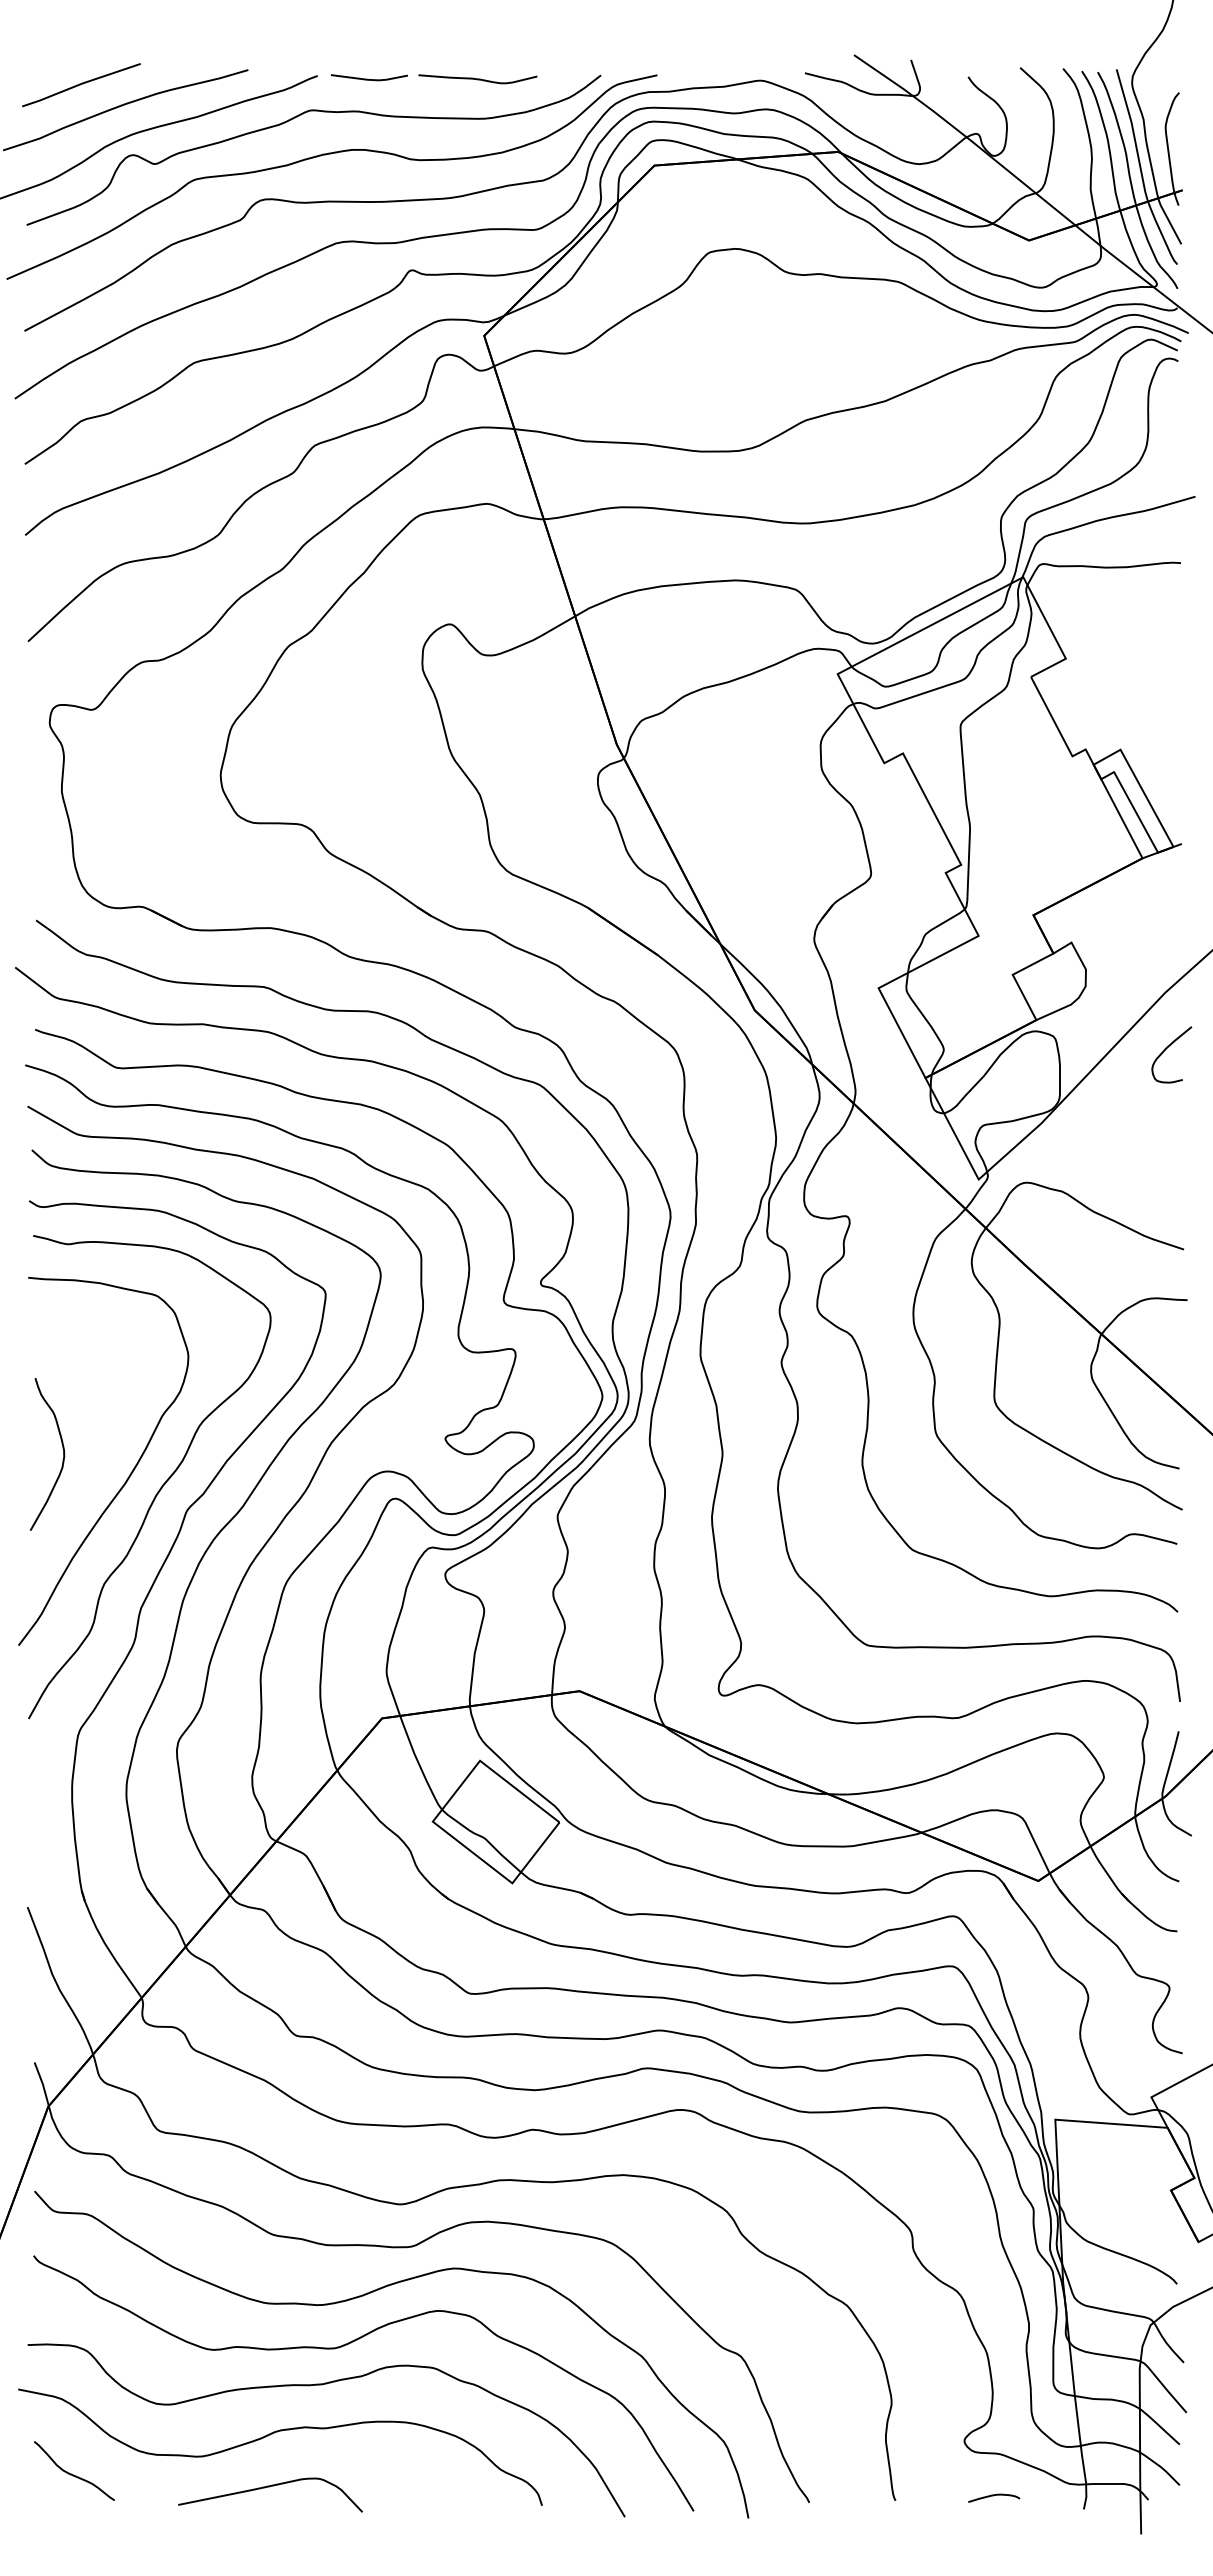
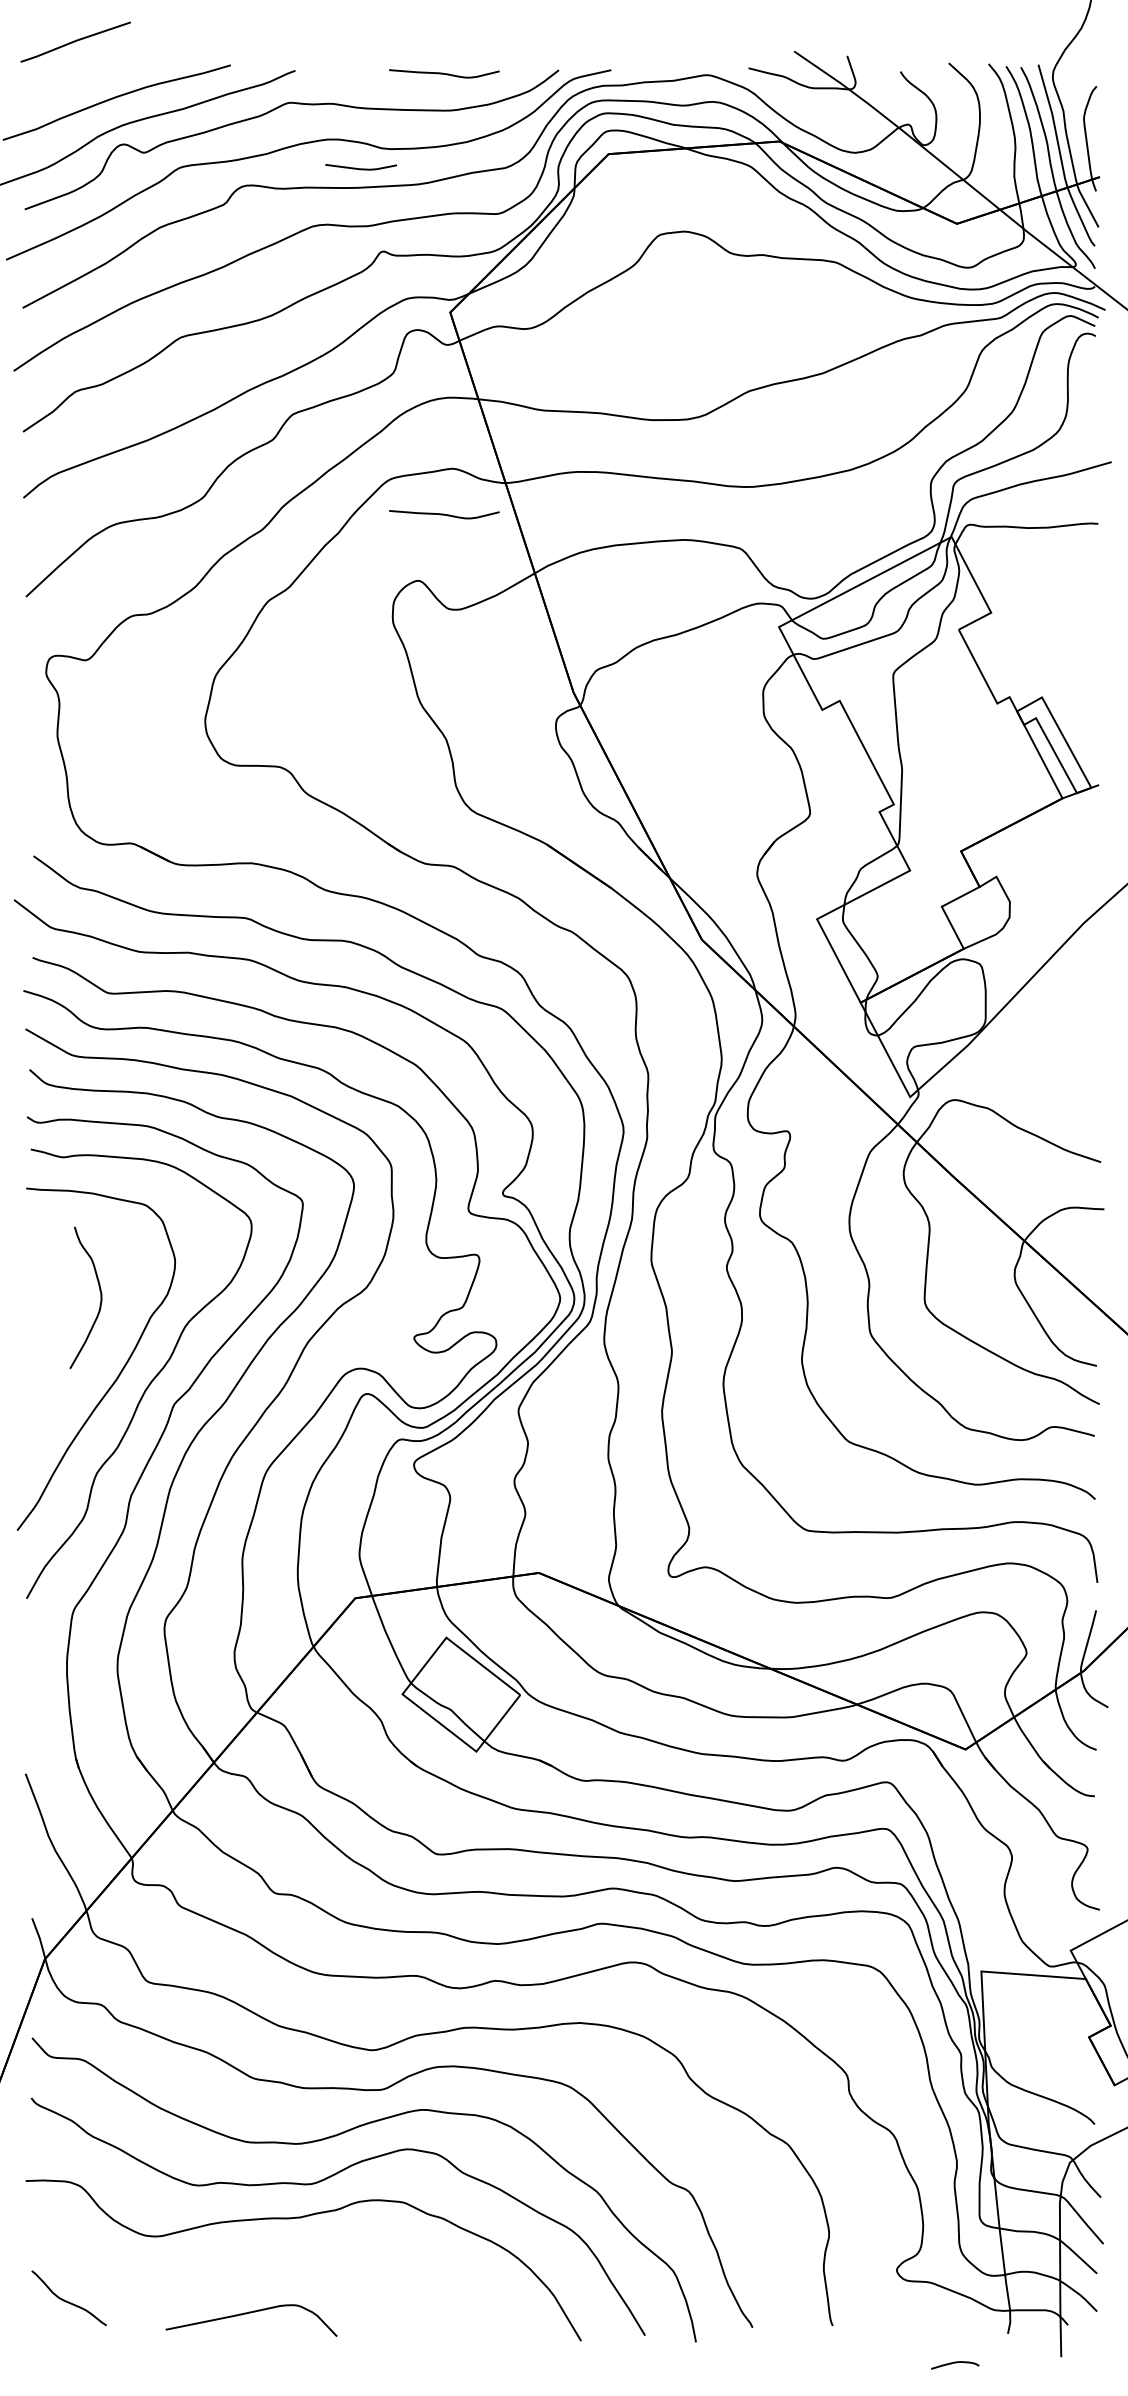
line: (368, 78) -> (360, 168), moved
line: (81, 84) -> (75, 41), moved
curve: (477, 553) -> (444, 514), added
curve: (1166, 1049) -> (1084, 976), removed
curve: (62, 1459) -> (99, 1302), moved
curve: (277, 2432) -> (258, 2262), removed
curve: (994, 2496) -> (955, 2363), moved

